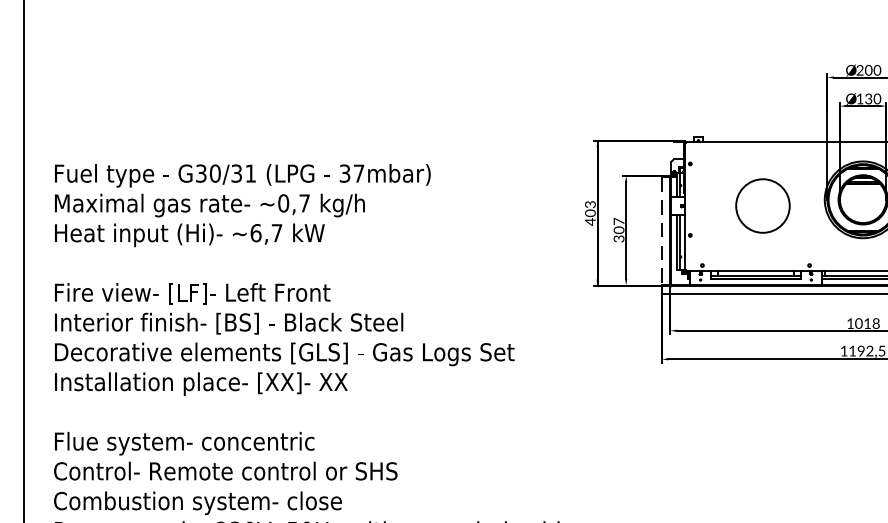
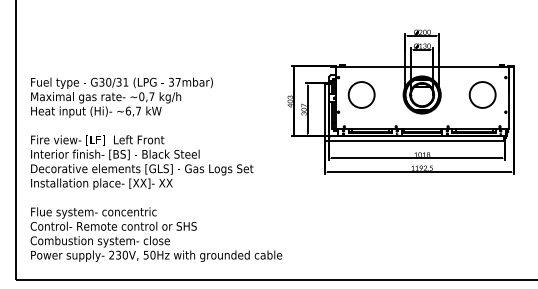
circle: (762, 205) -> (361, 94), moved
line: (661, 231) -> (324, 110), dashed -> solid

